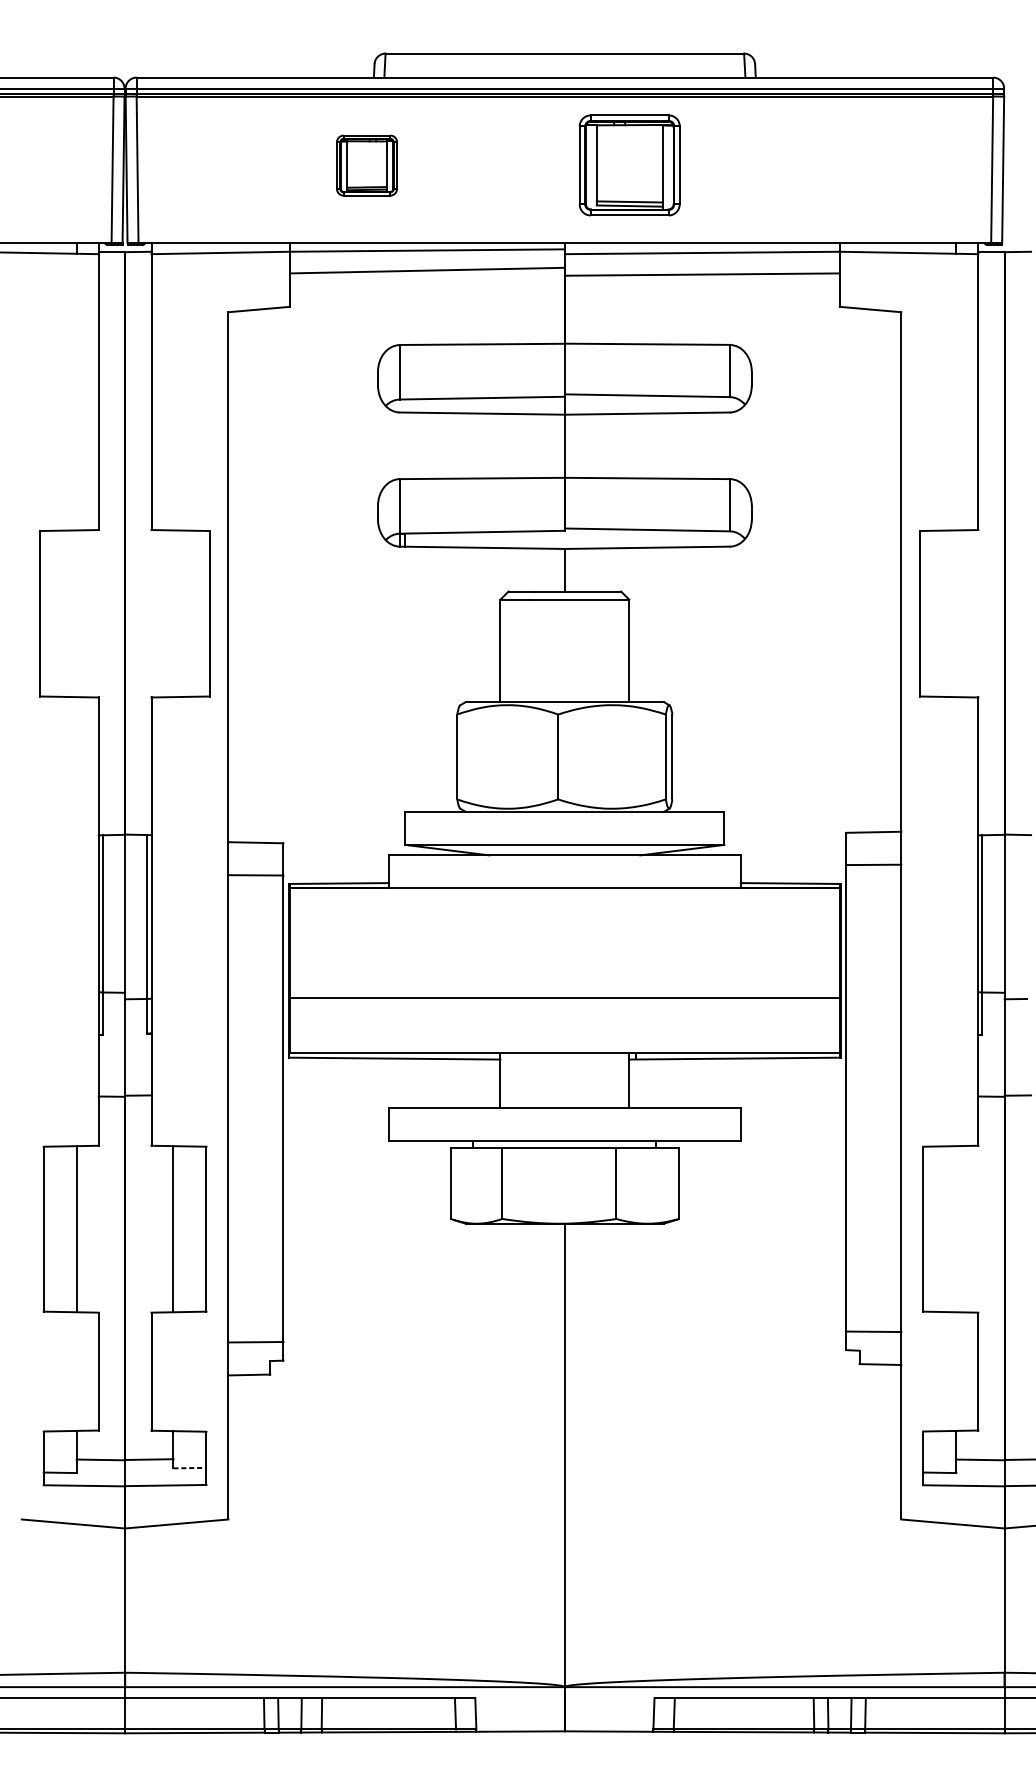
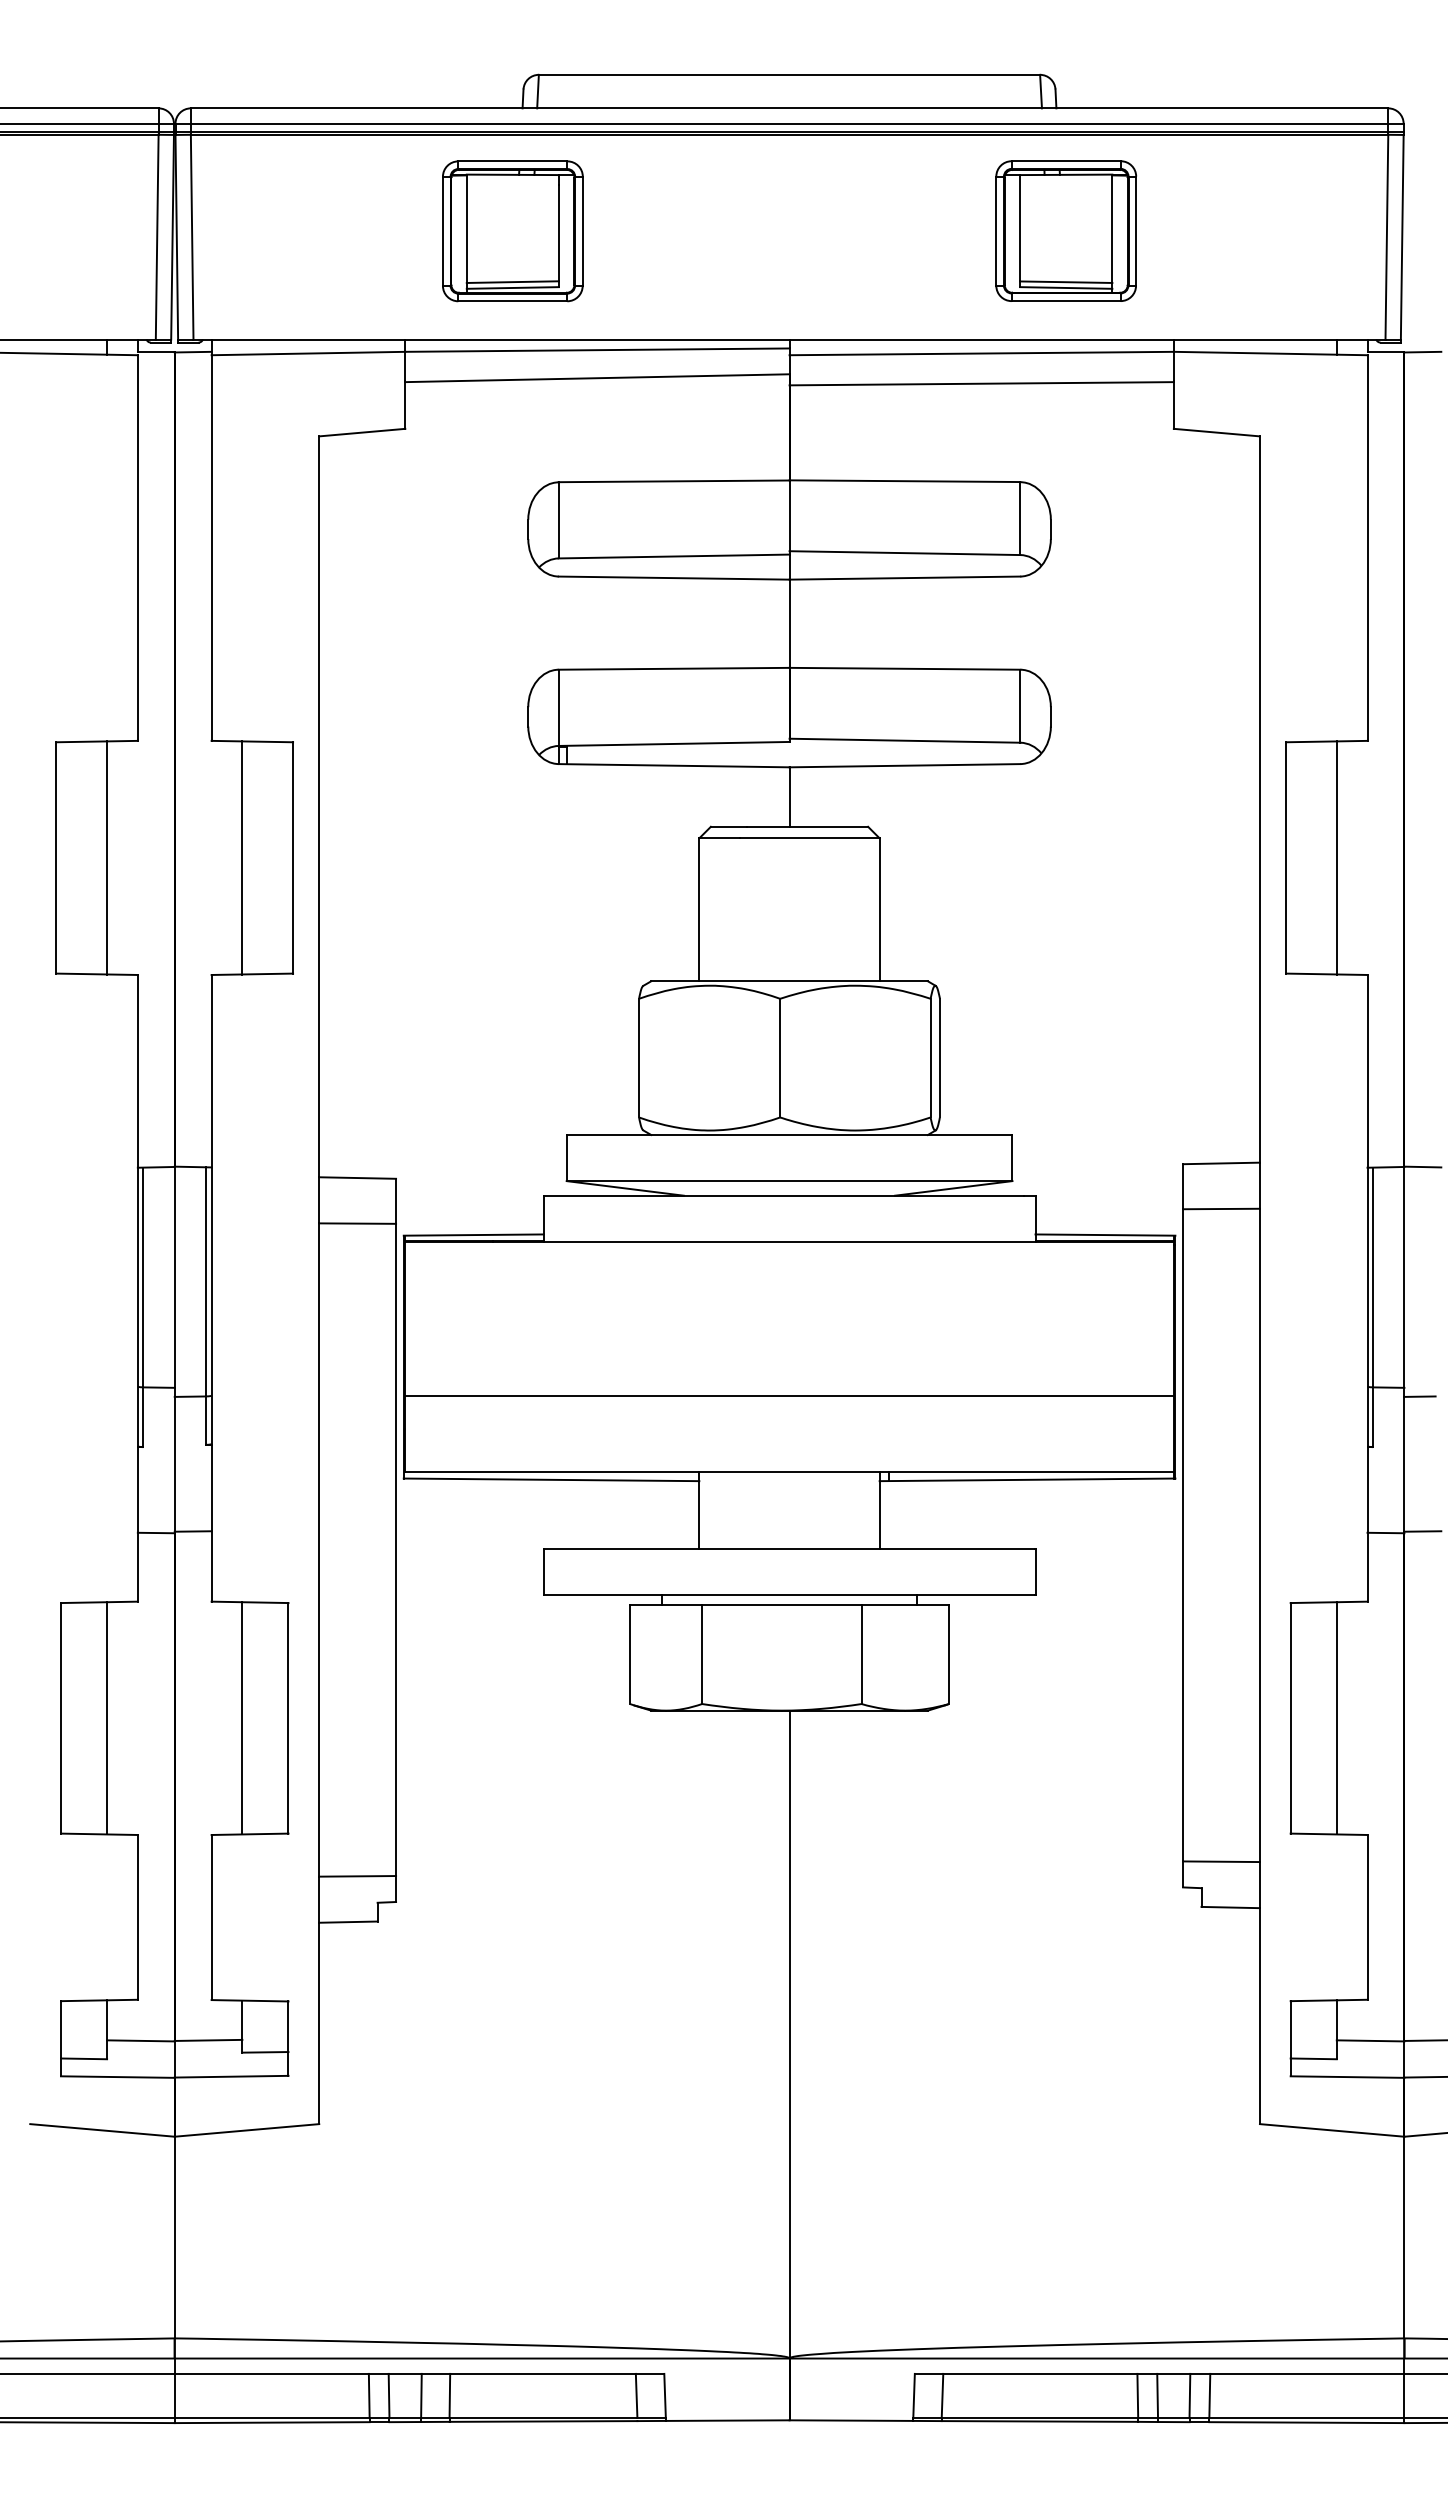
part: (629, 164) -> (1066, 230), moved
part: (366, 165) -> (512, 231), size x1.67
line: (77, 613) -> (107, 857), added
line: (173, 613) -> (242, 857), added
line: (956, 613) -> (1336, 857), added
line: (956, 1229) -> (1336, 1718), added
line: (190, 1468) -> (265, 2052), dashed -> solid

